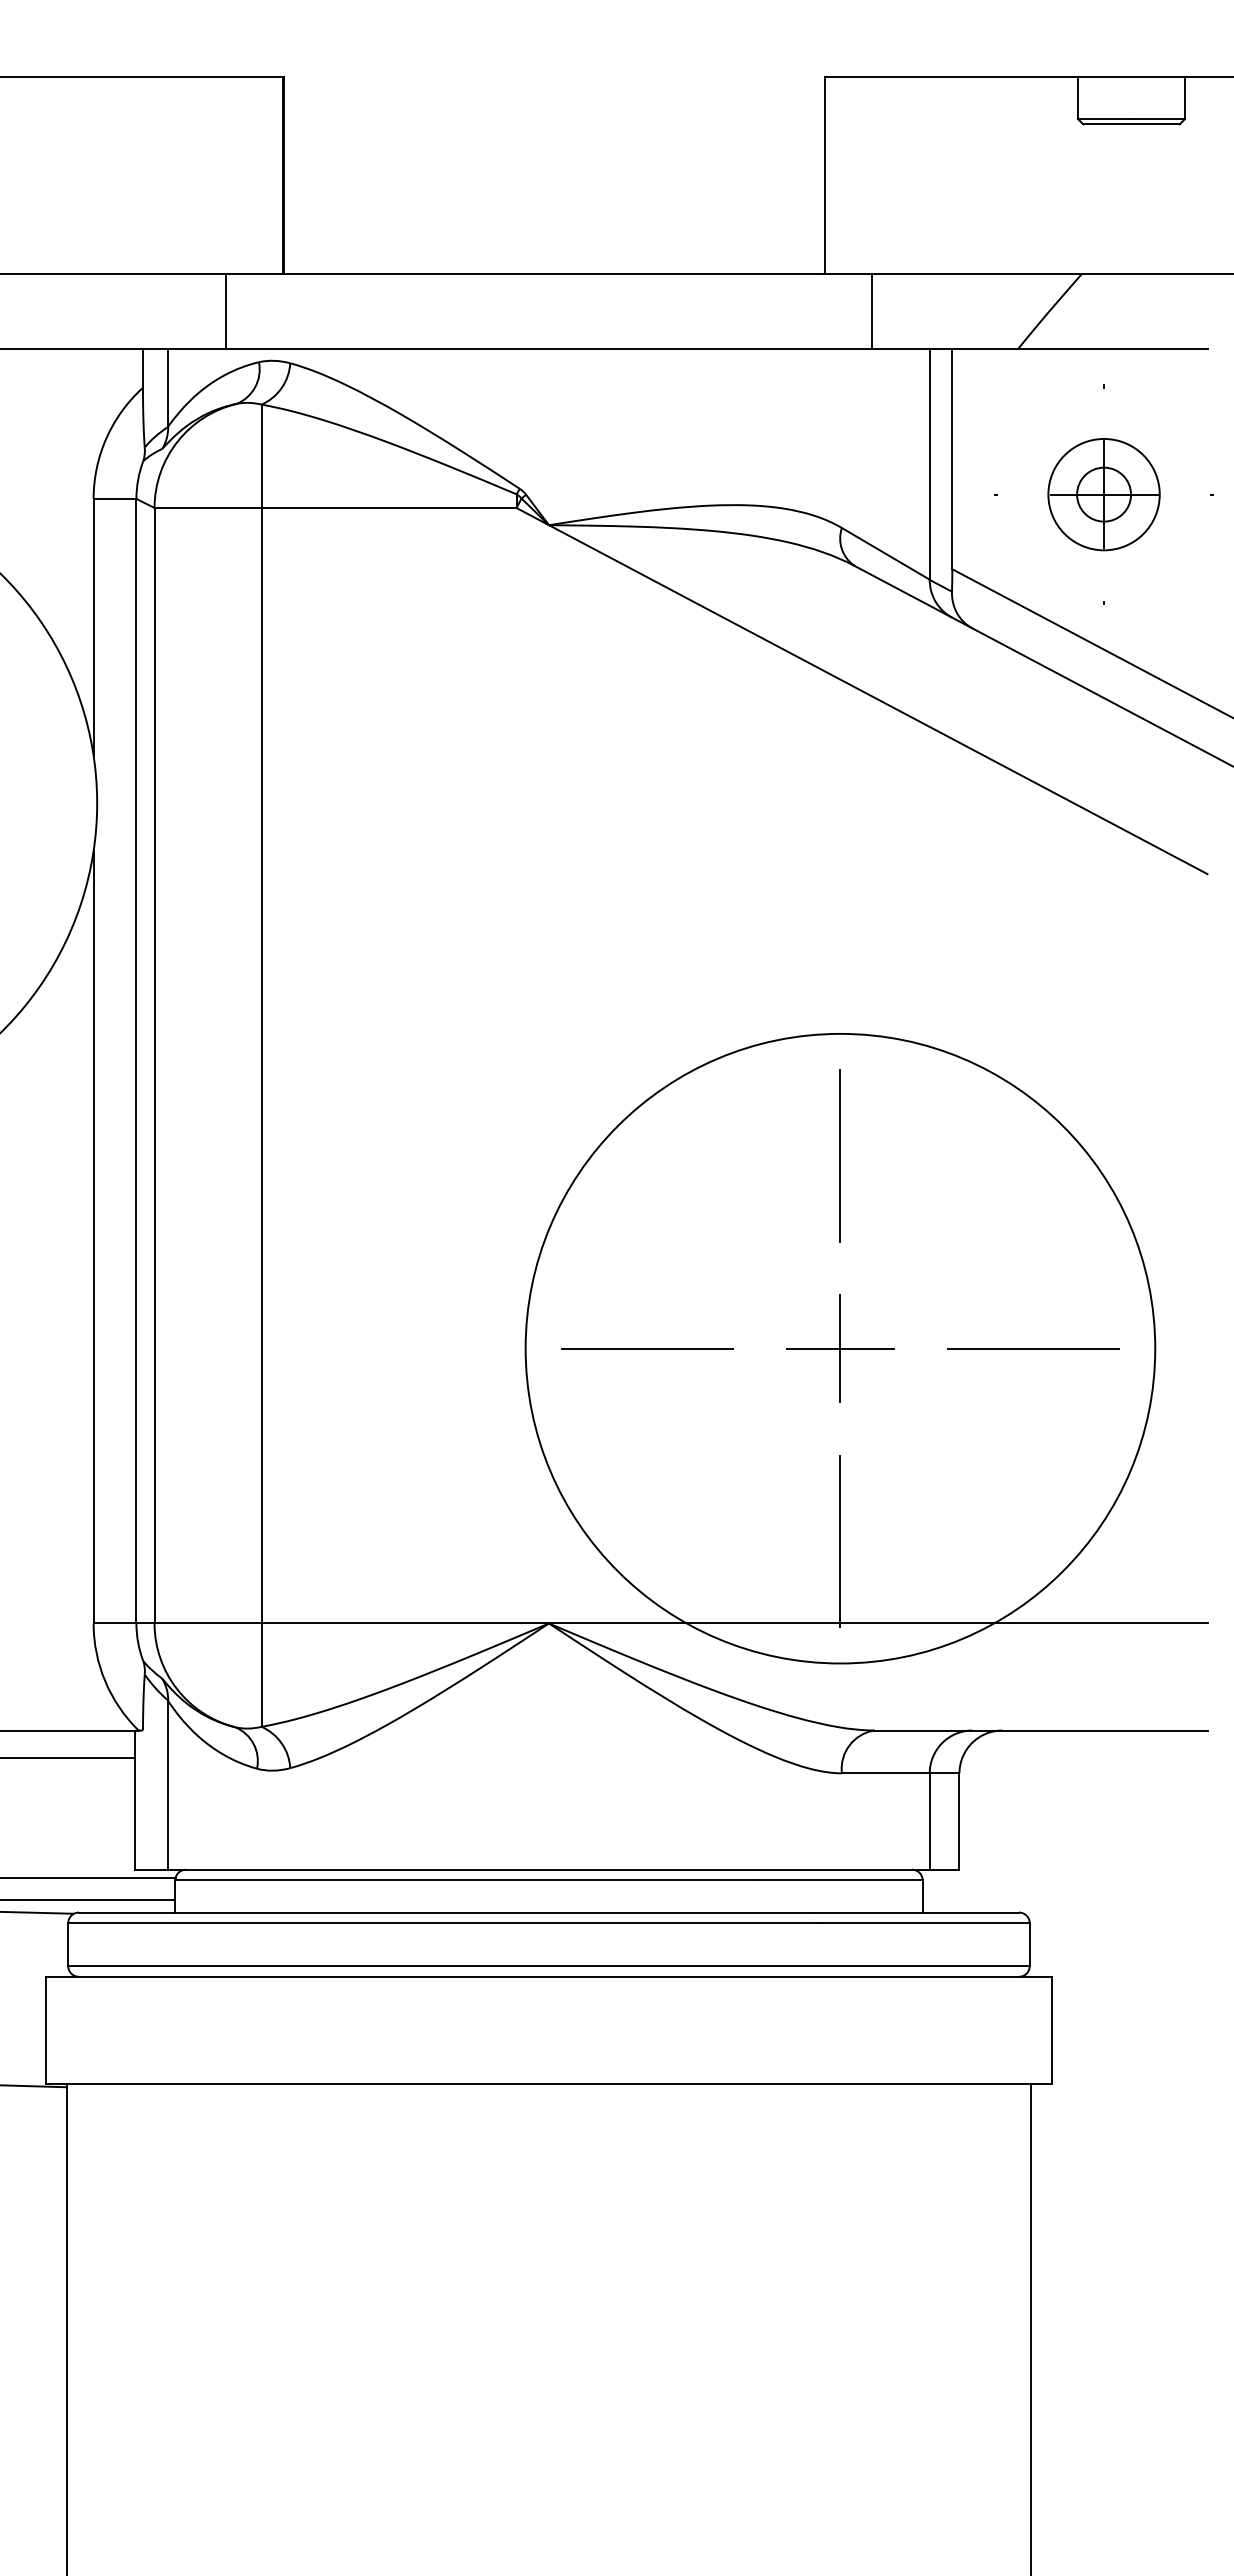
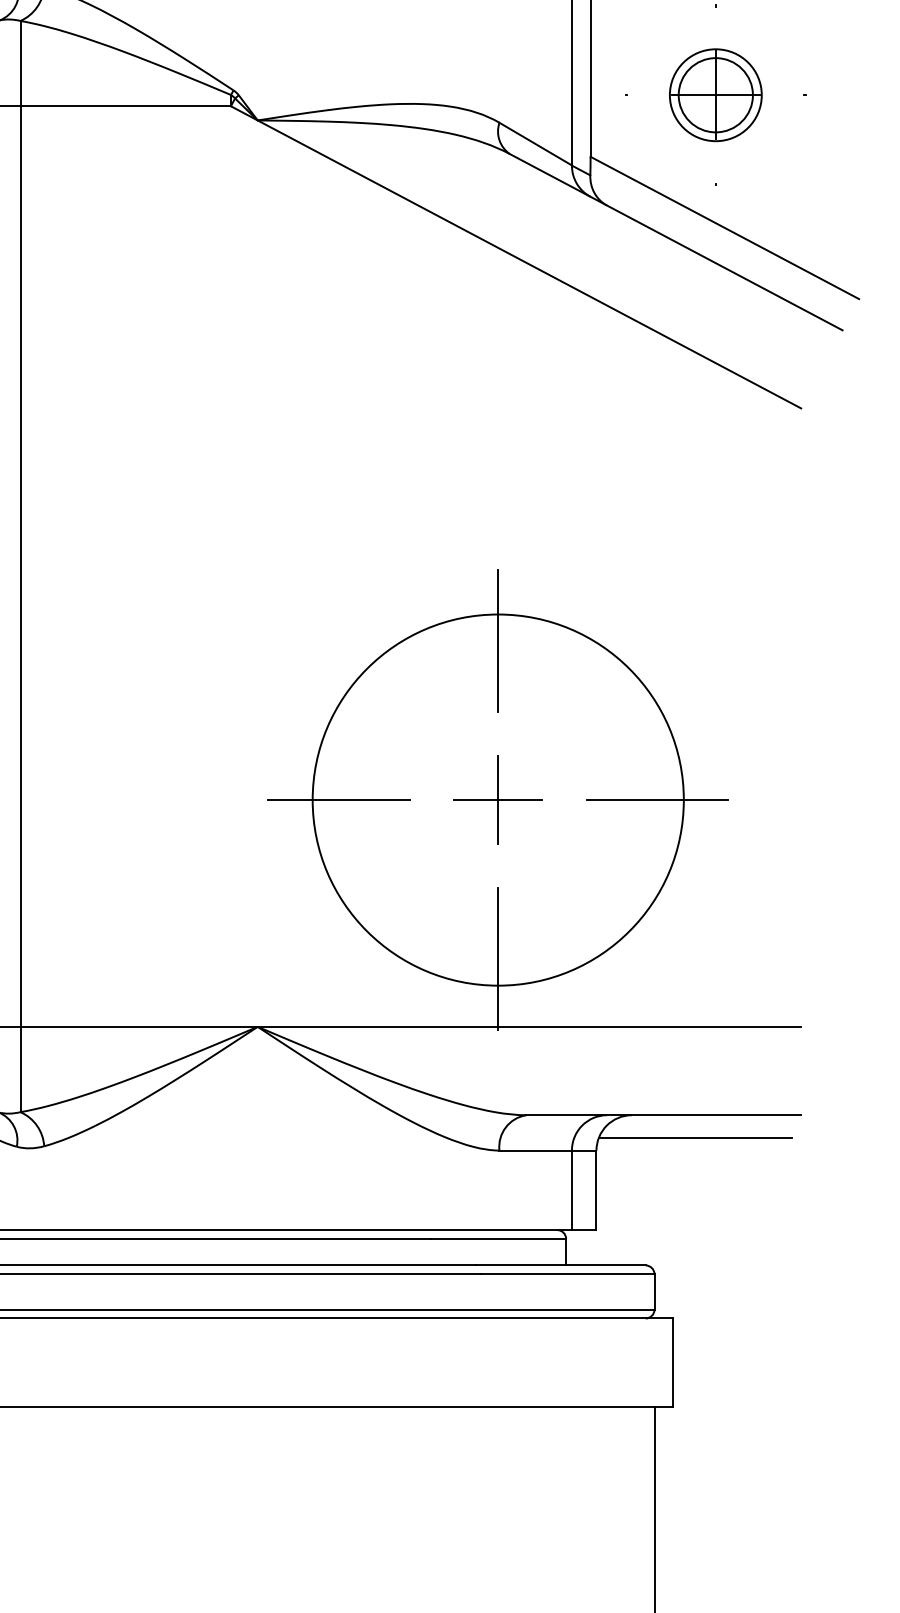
circle: (1104, 494) -> (716, 95), size x1.67
circle: (840, 1348) -> (498, 799), size x0.71
line: (1079, 1758) -> (695, 1138), added

